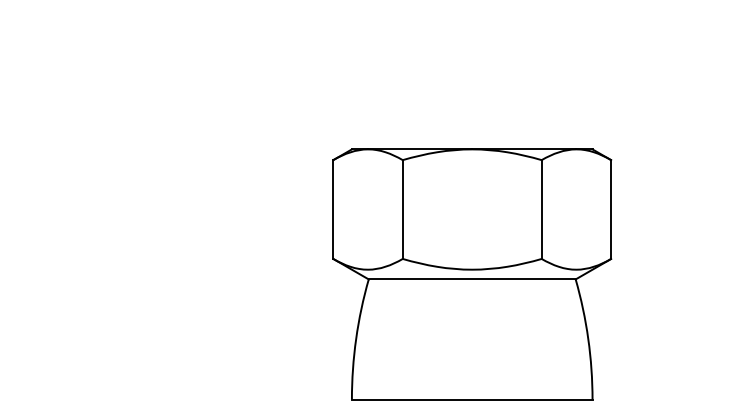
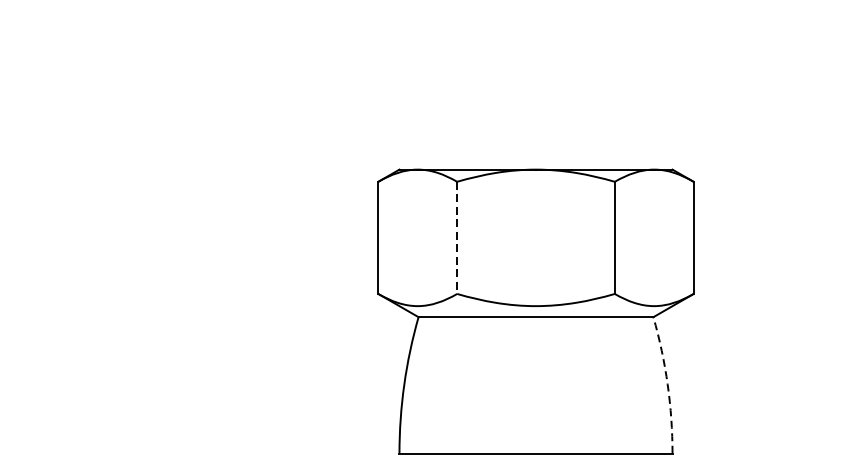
line: (402, 210) -> (456, 238), solid -> dashed
arc: (588, 338) -> (667, 384), solid -> dashed

